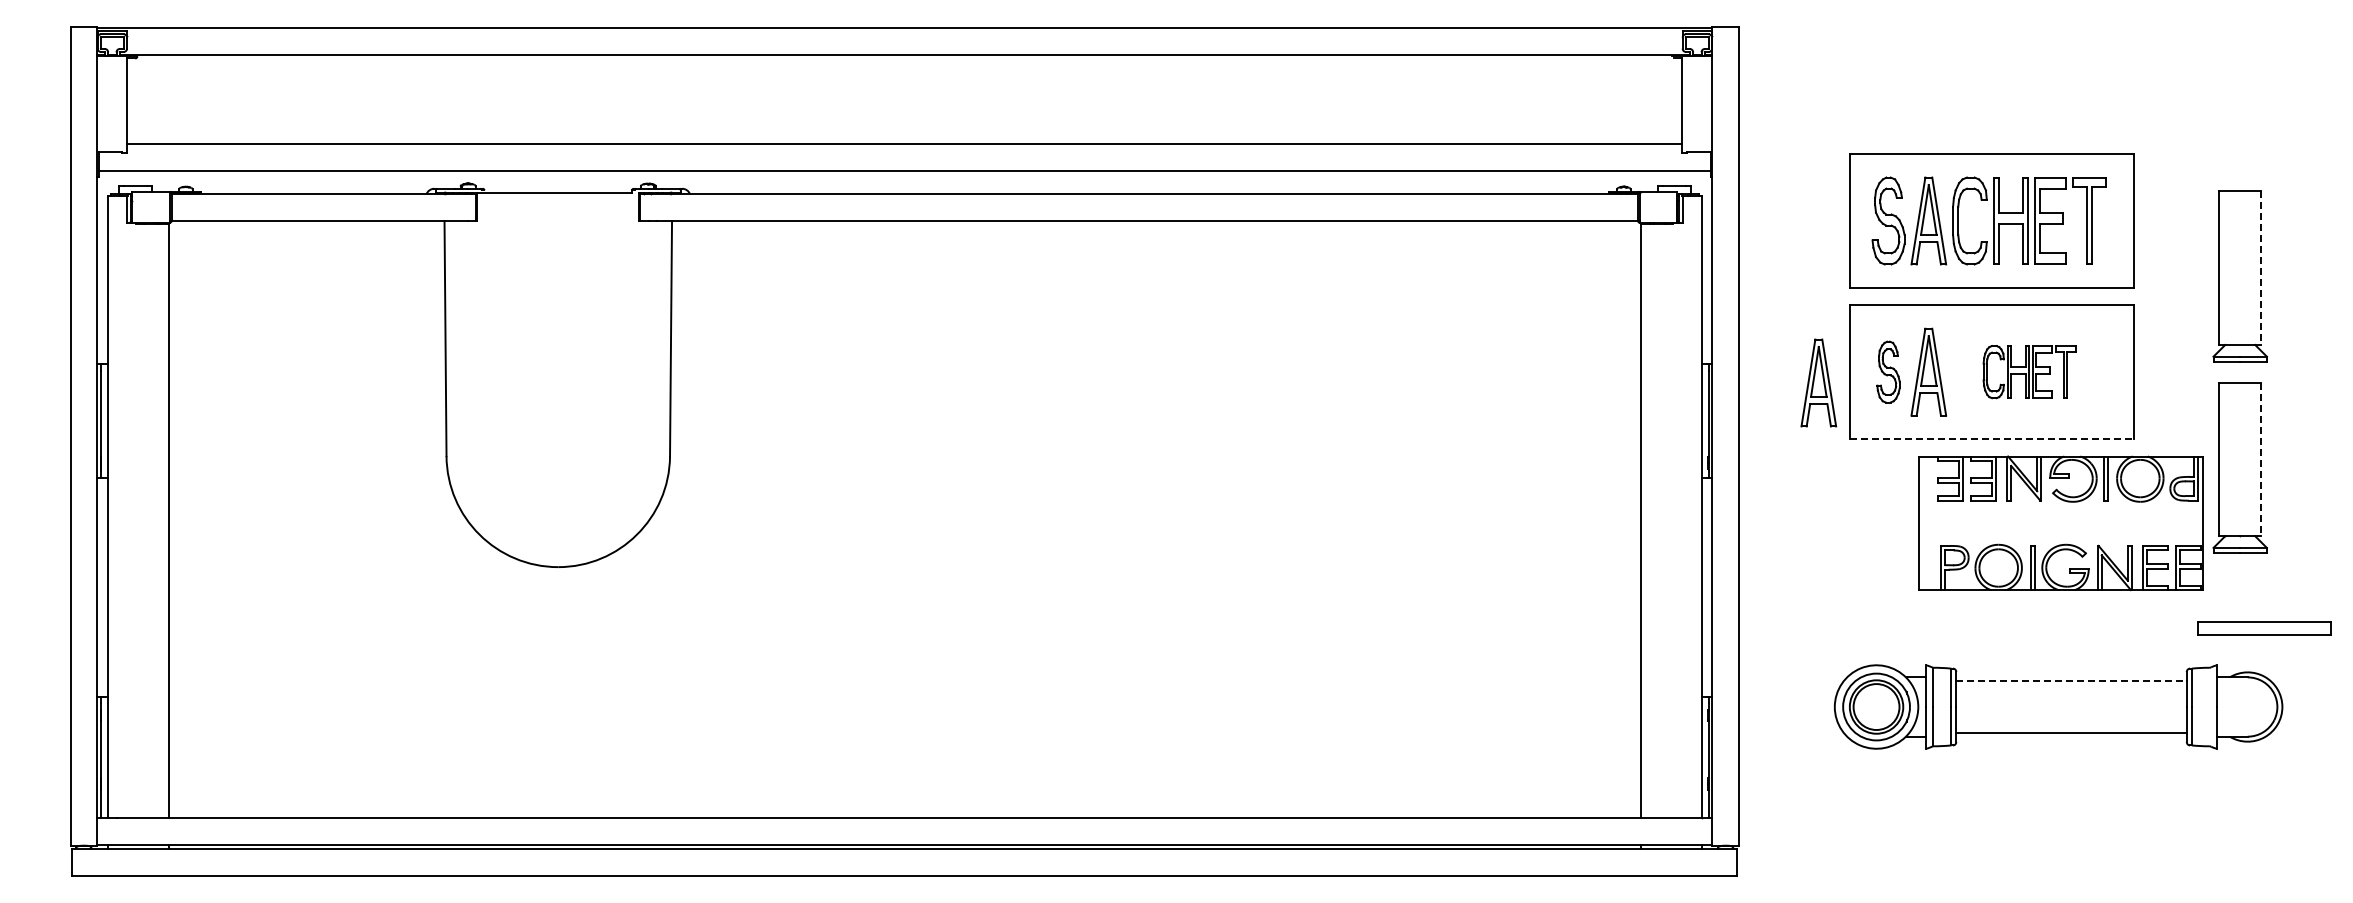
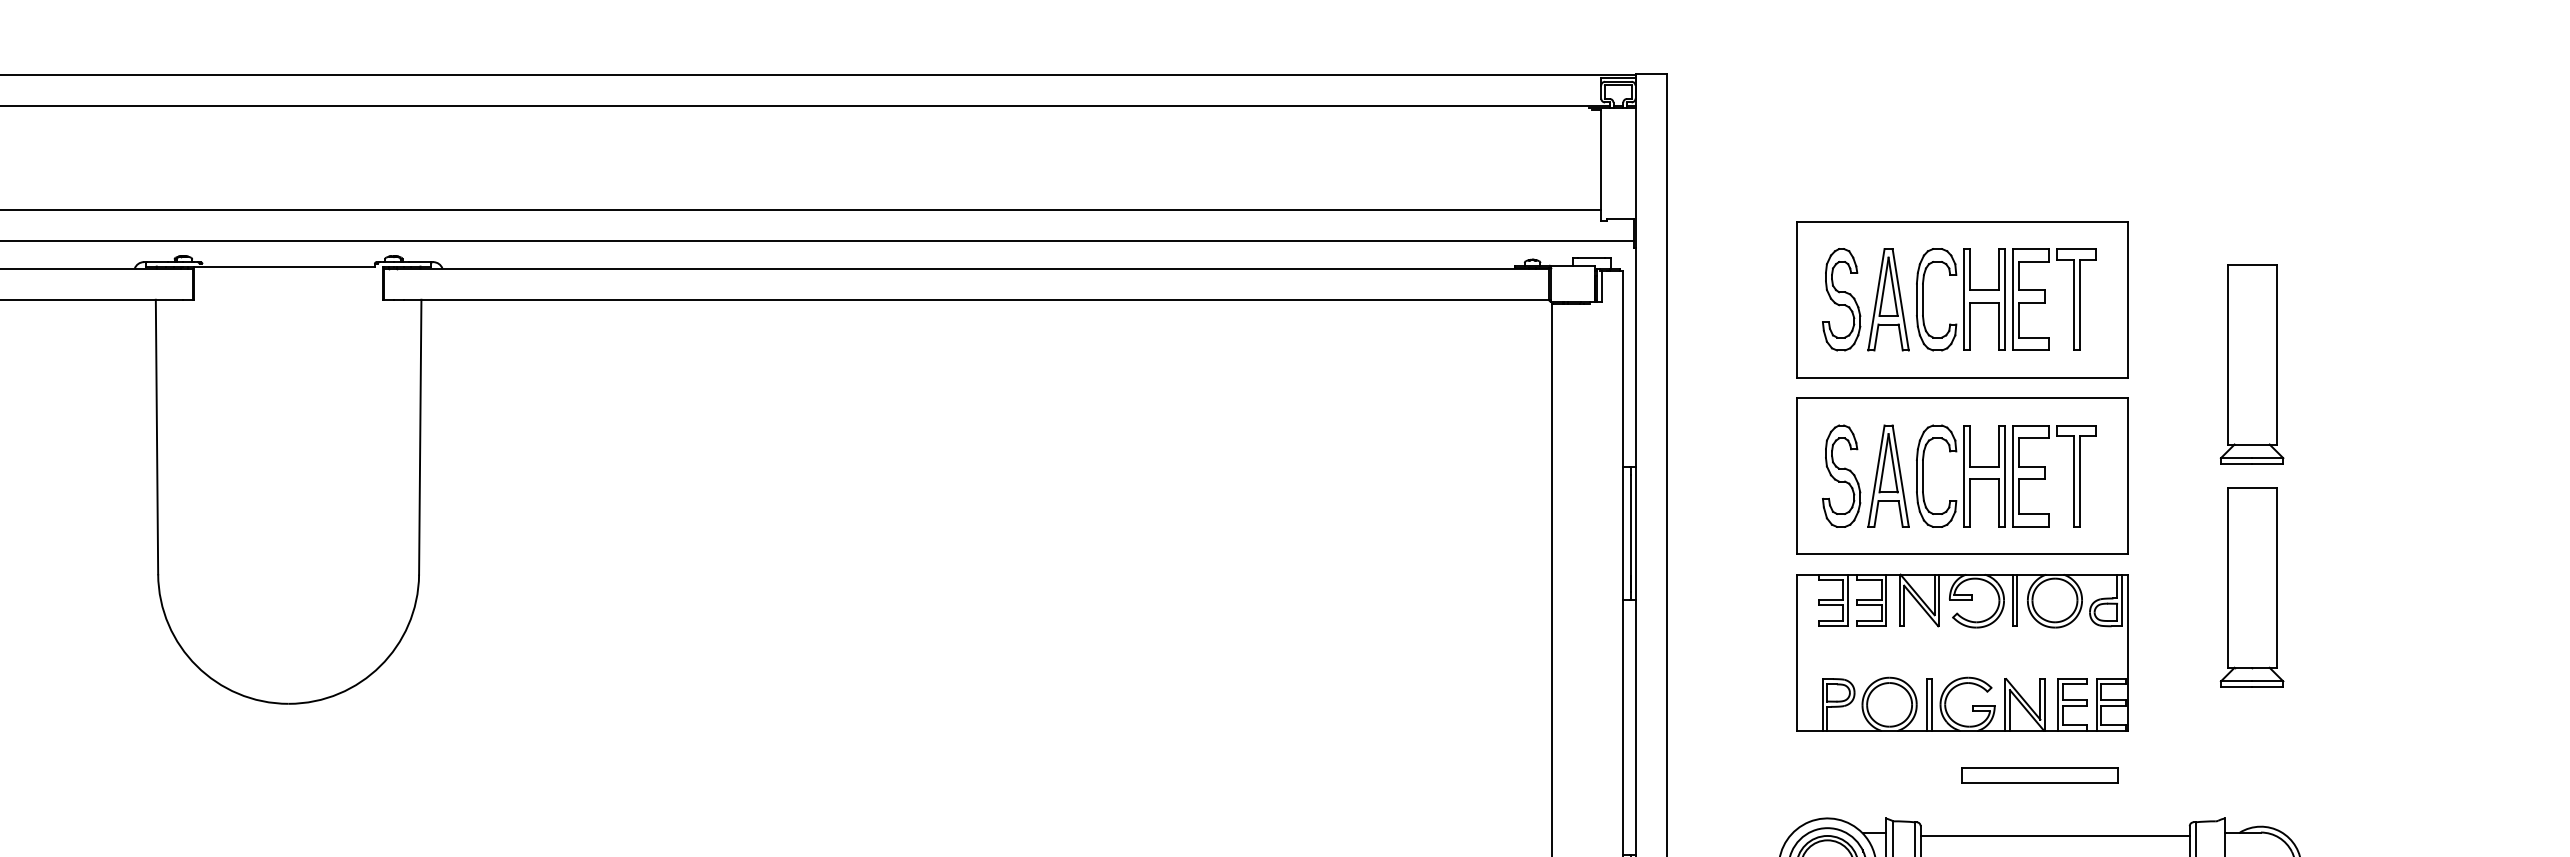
line: (2261, 268) -> (2276, 355), dashed -> solid
part: (1888, 371) -> (1841, 475), size x1.43
part: (2029, 371) -> (2006, 475), size x1.67
part: (1818, 382) -> (1759, 488), removed
line: (1992, 438) -> (1962, 553), dashed -> solid
line: (2261, 459) -> (2276, 578), dashed -> solid
part: (2060, 523) -> (1961, 652), moved
part: (2264, 628) -> (2039, 775), moved
line: (2072, 680) -> (2056, 836), dashed -> solid

